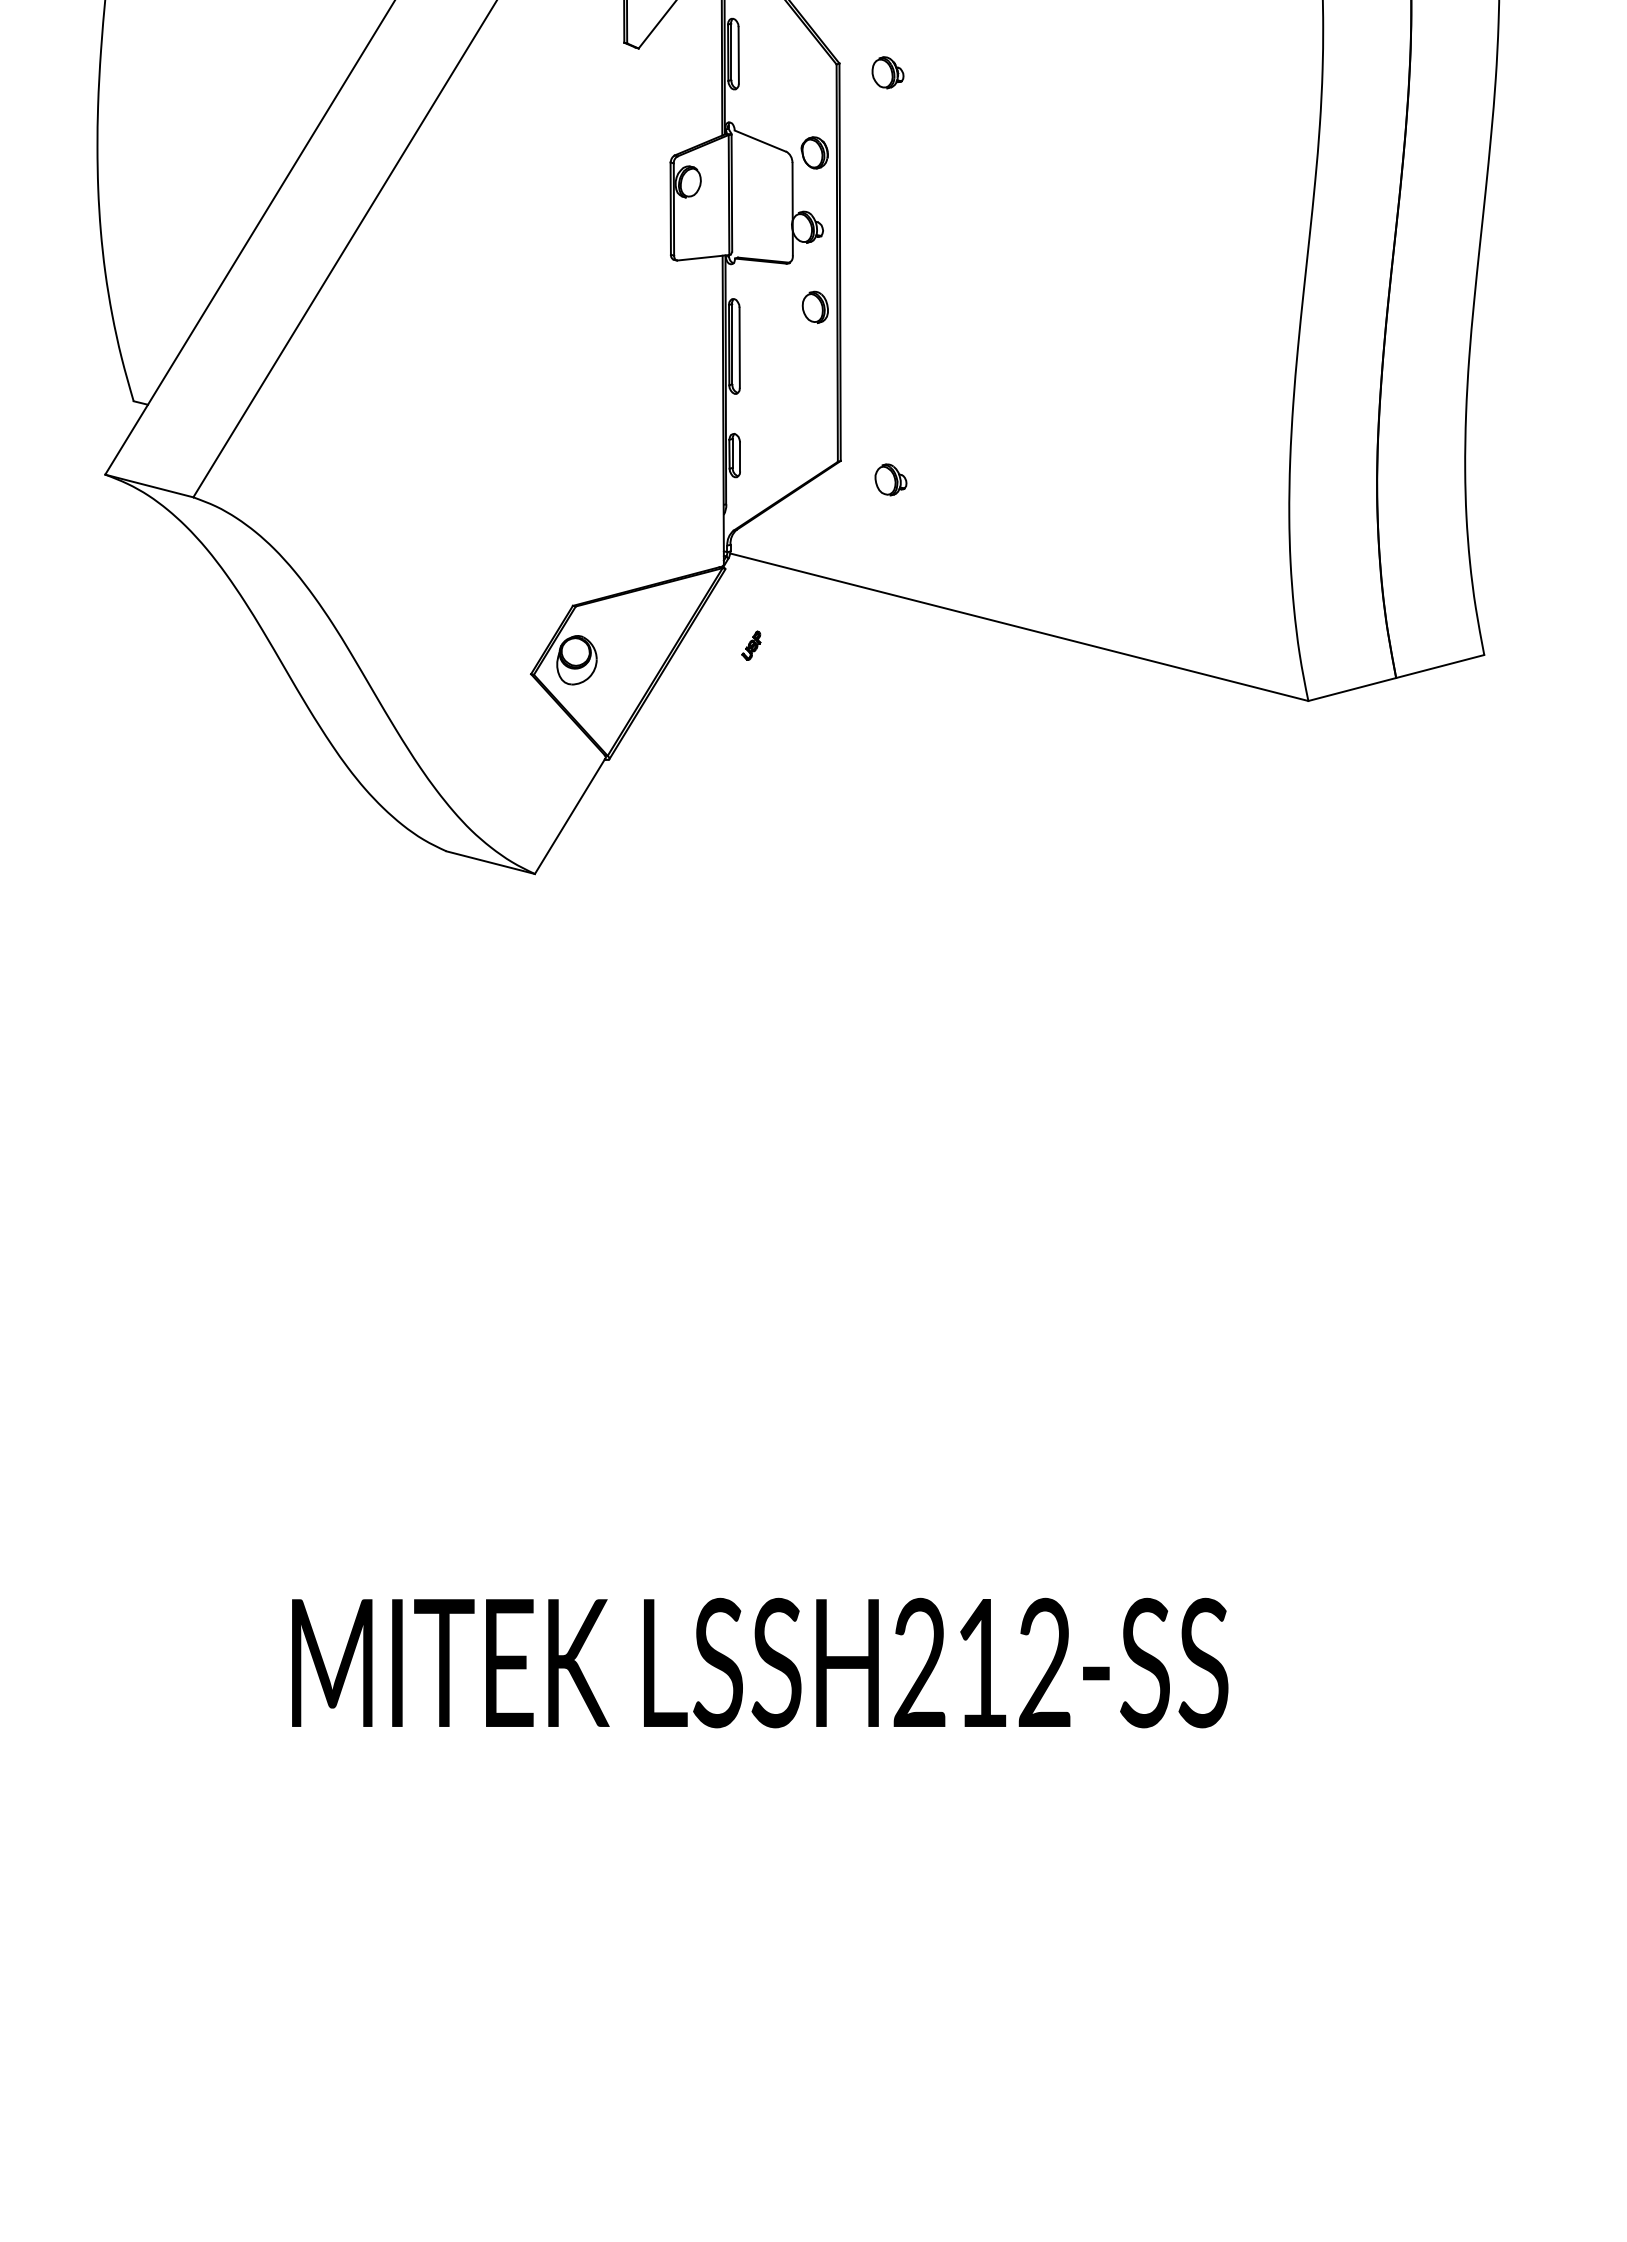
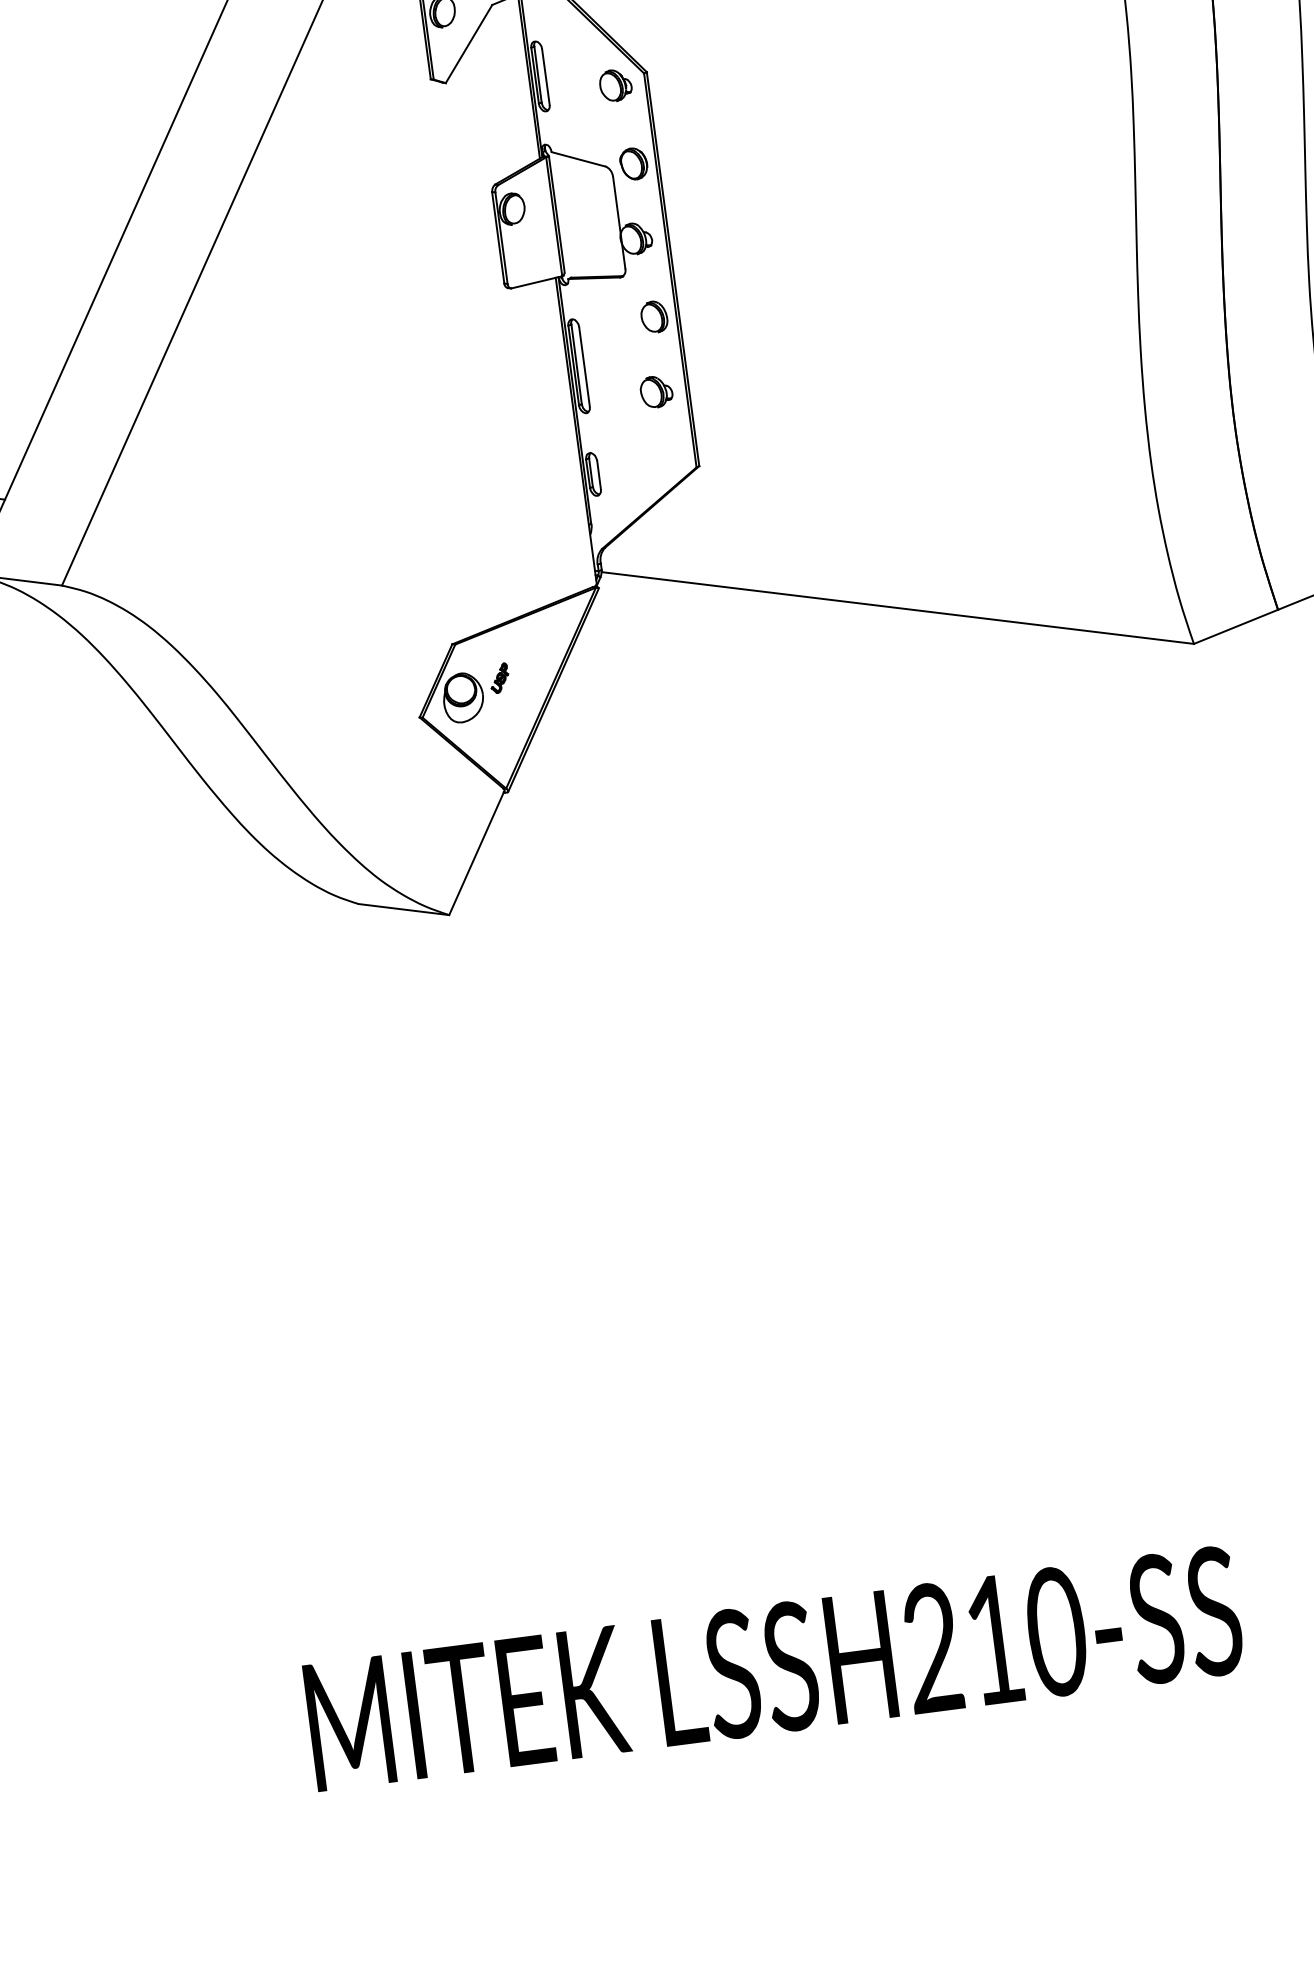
part: (887, 72) -> (615, 85), moved
part: (890, 479) -> (656, 391), moved
part: (751, 645) -> (499, 678), moved
text: (1044, 1663) -> (1056, 1632), LSSH212-SS -> LSSH210-SS

